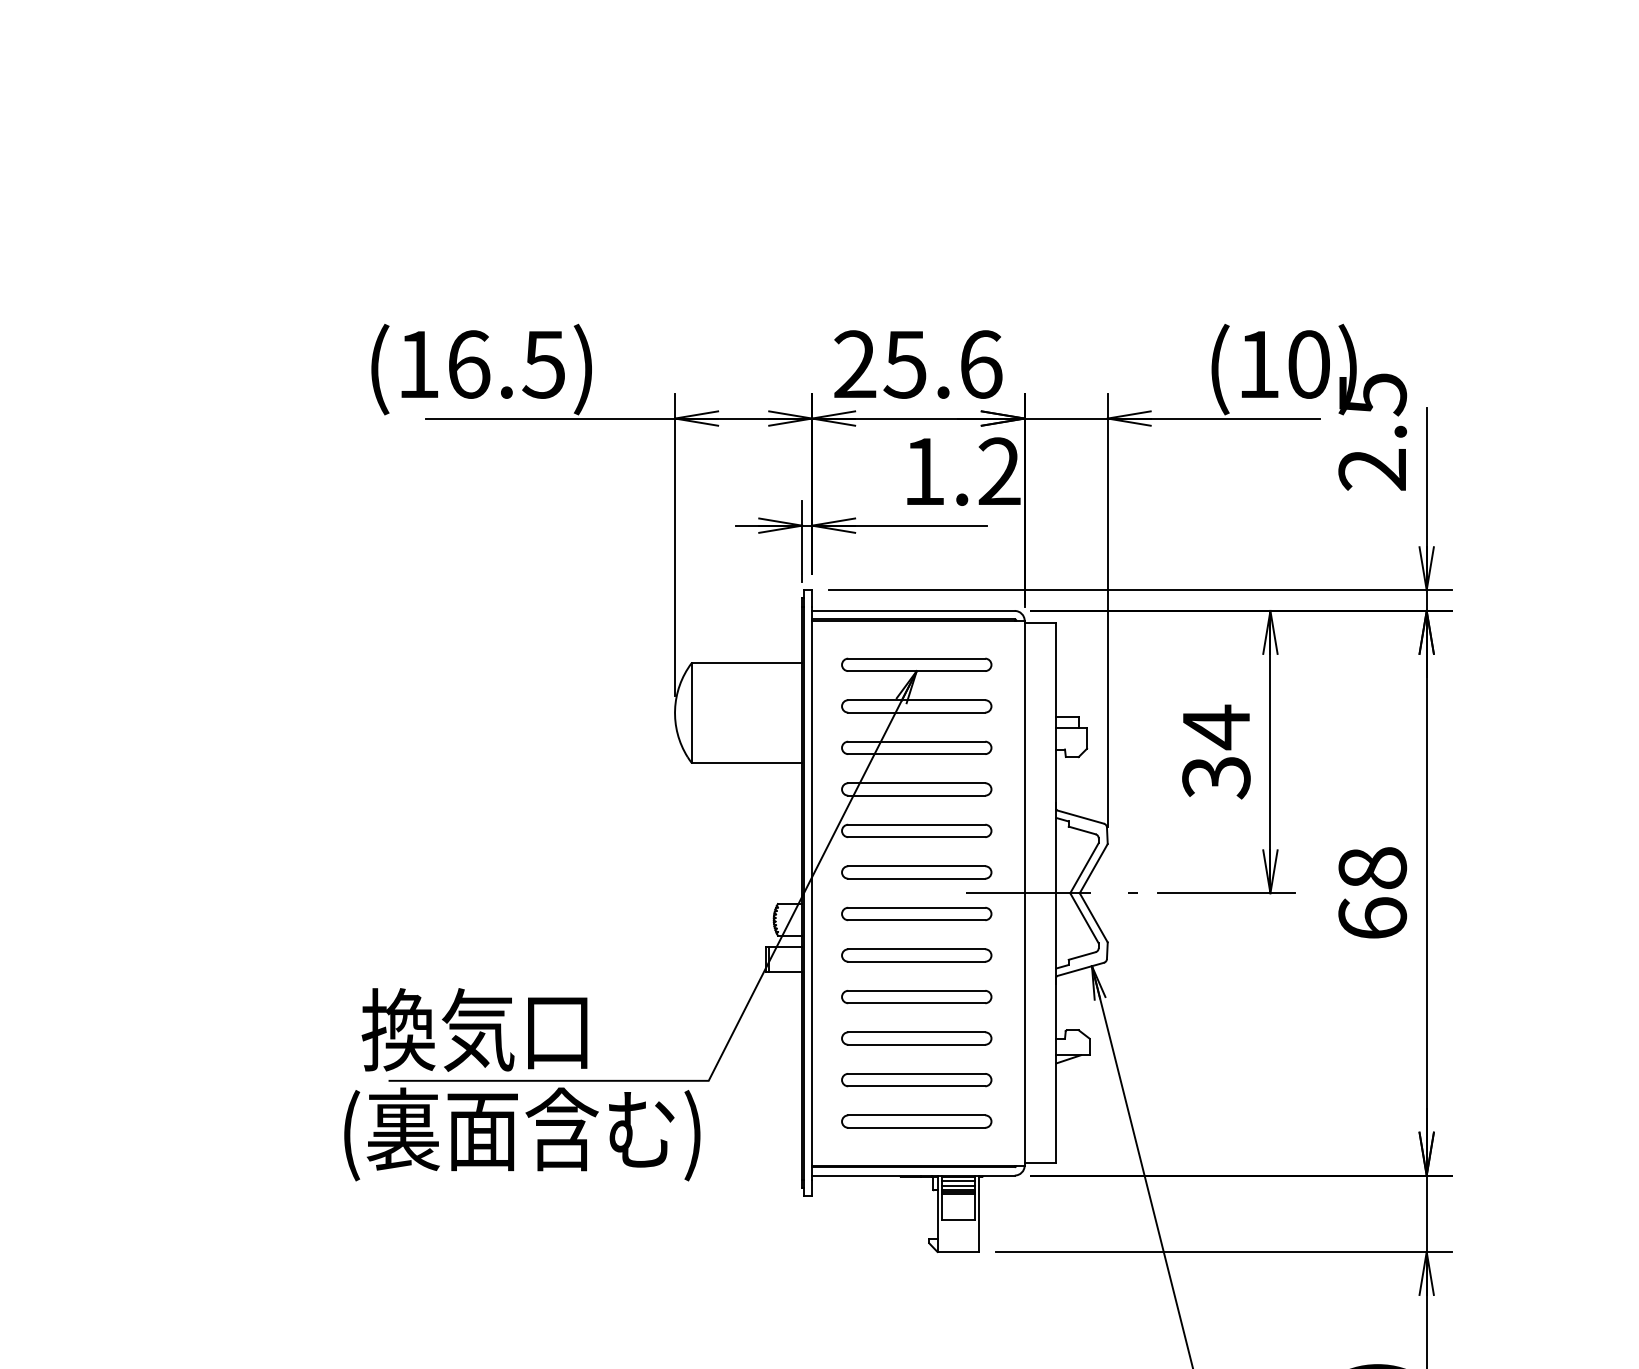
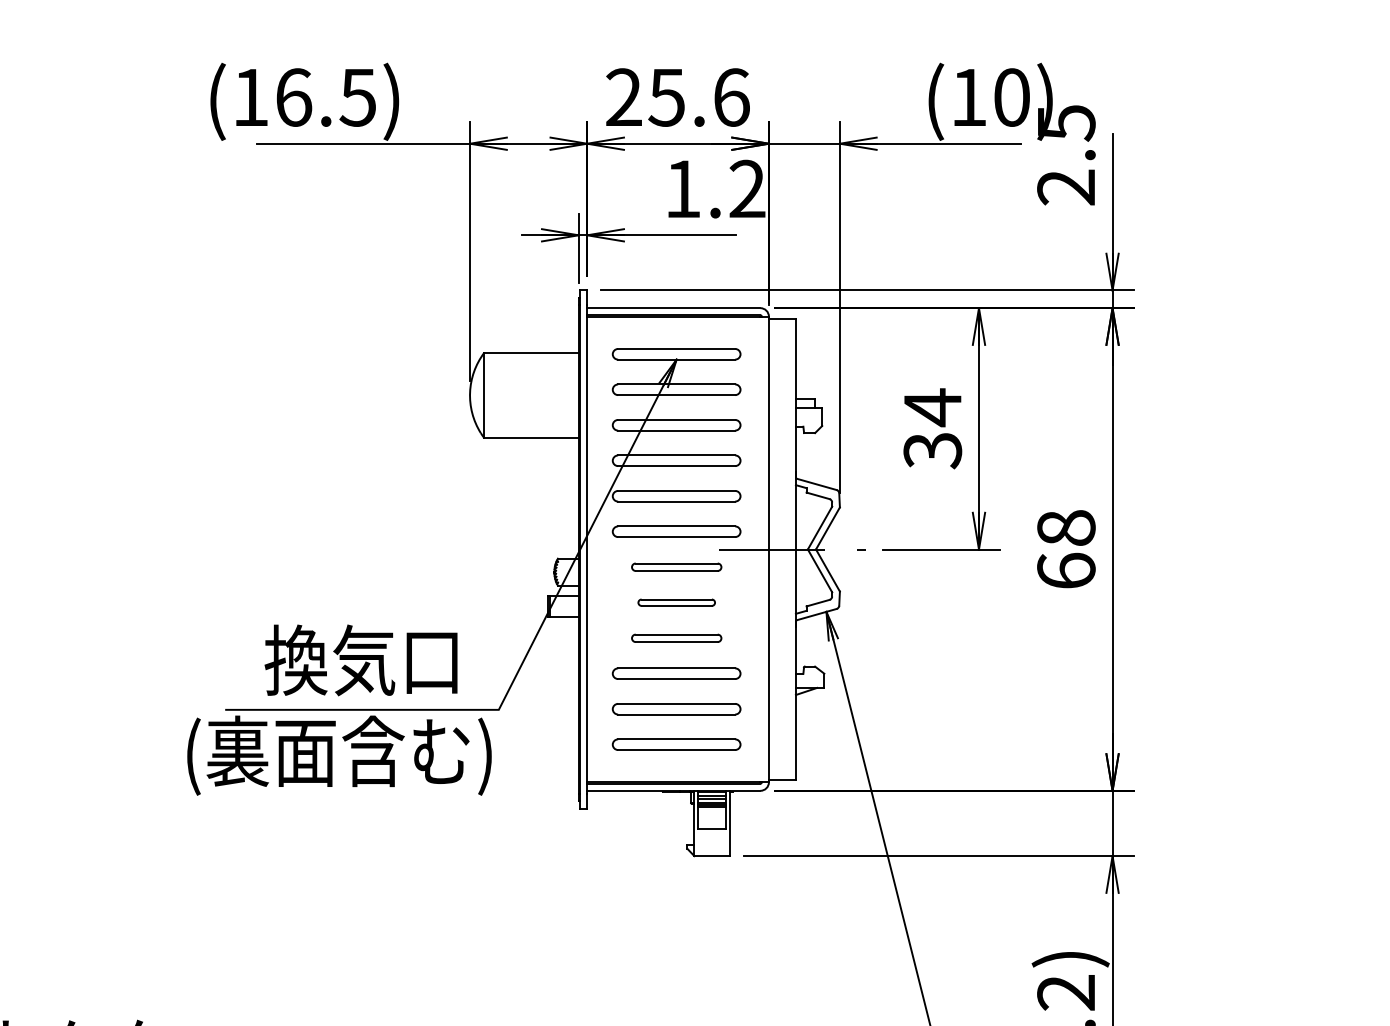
part: (916, 913) -> (676, 566), size x0.7
part: (916, 955) -> (676, 602), size x0.6
part: (916, 997) -> (676, 638), size x0.7
text: (474, 1029) -> (361, 659), moved

